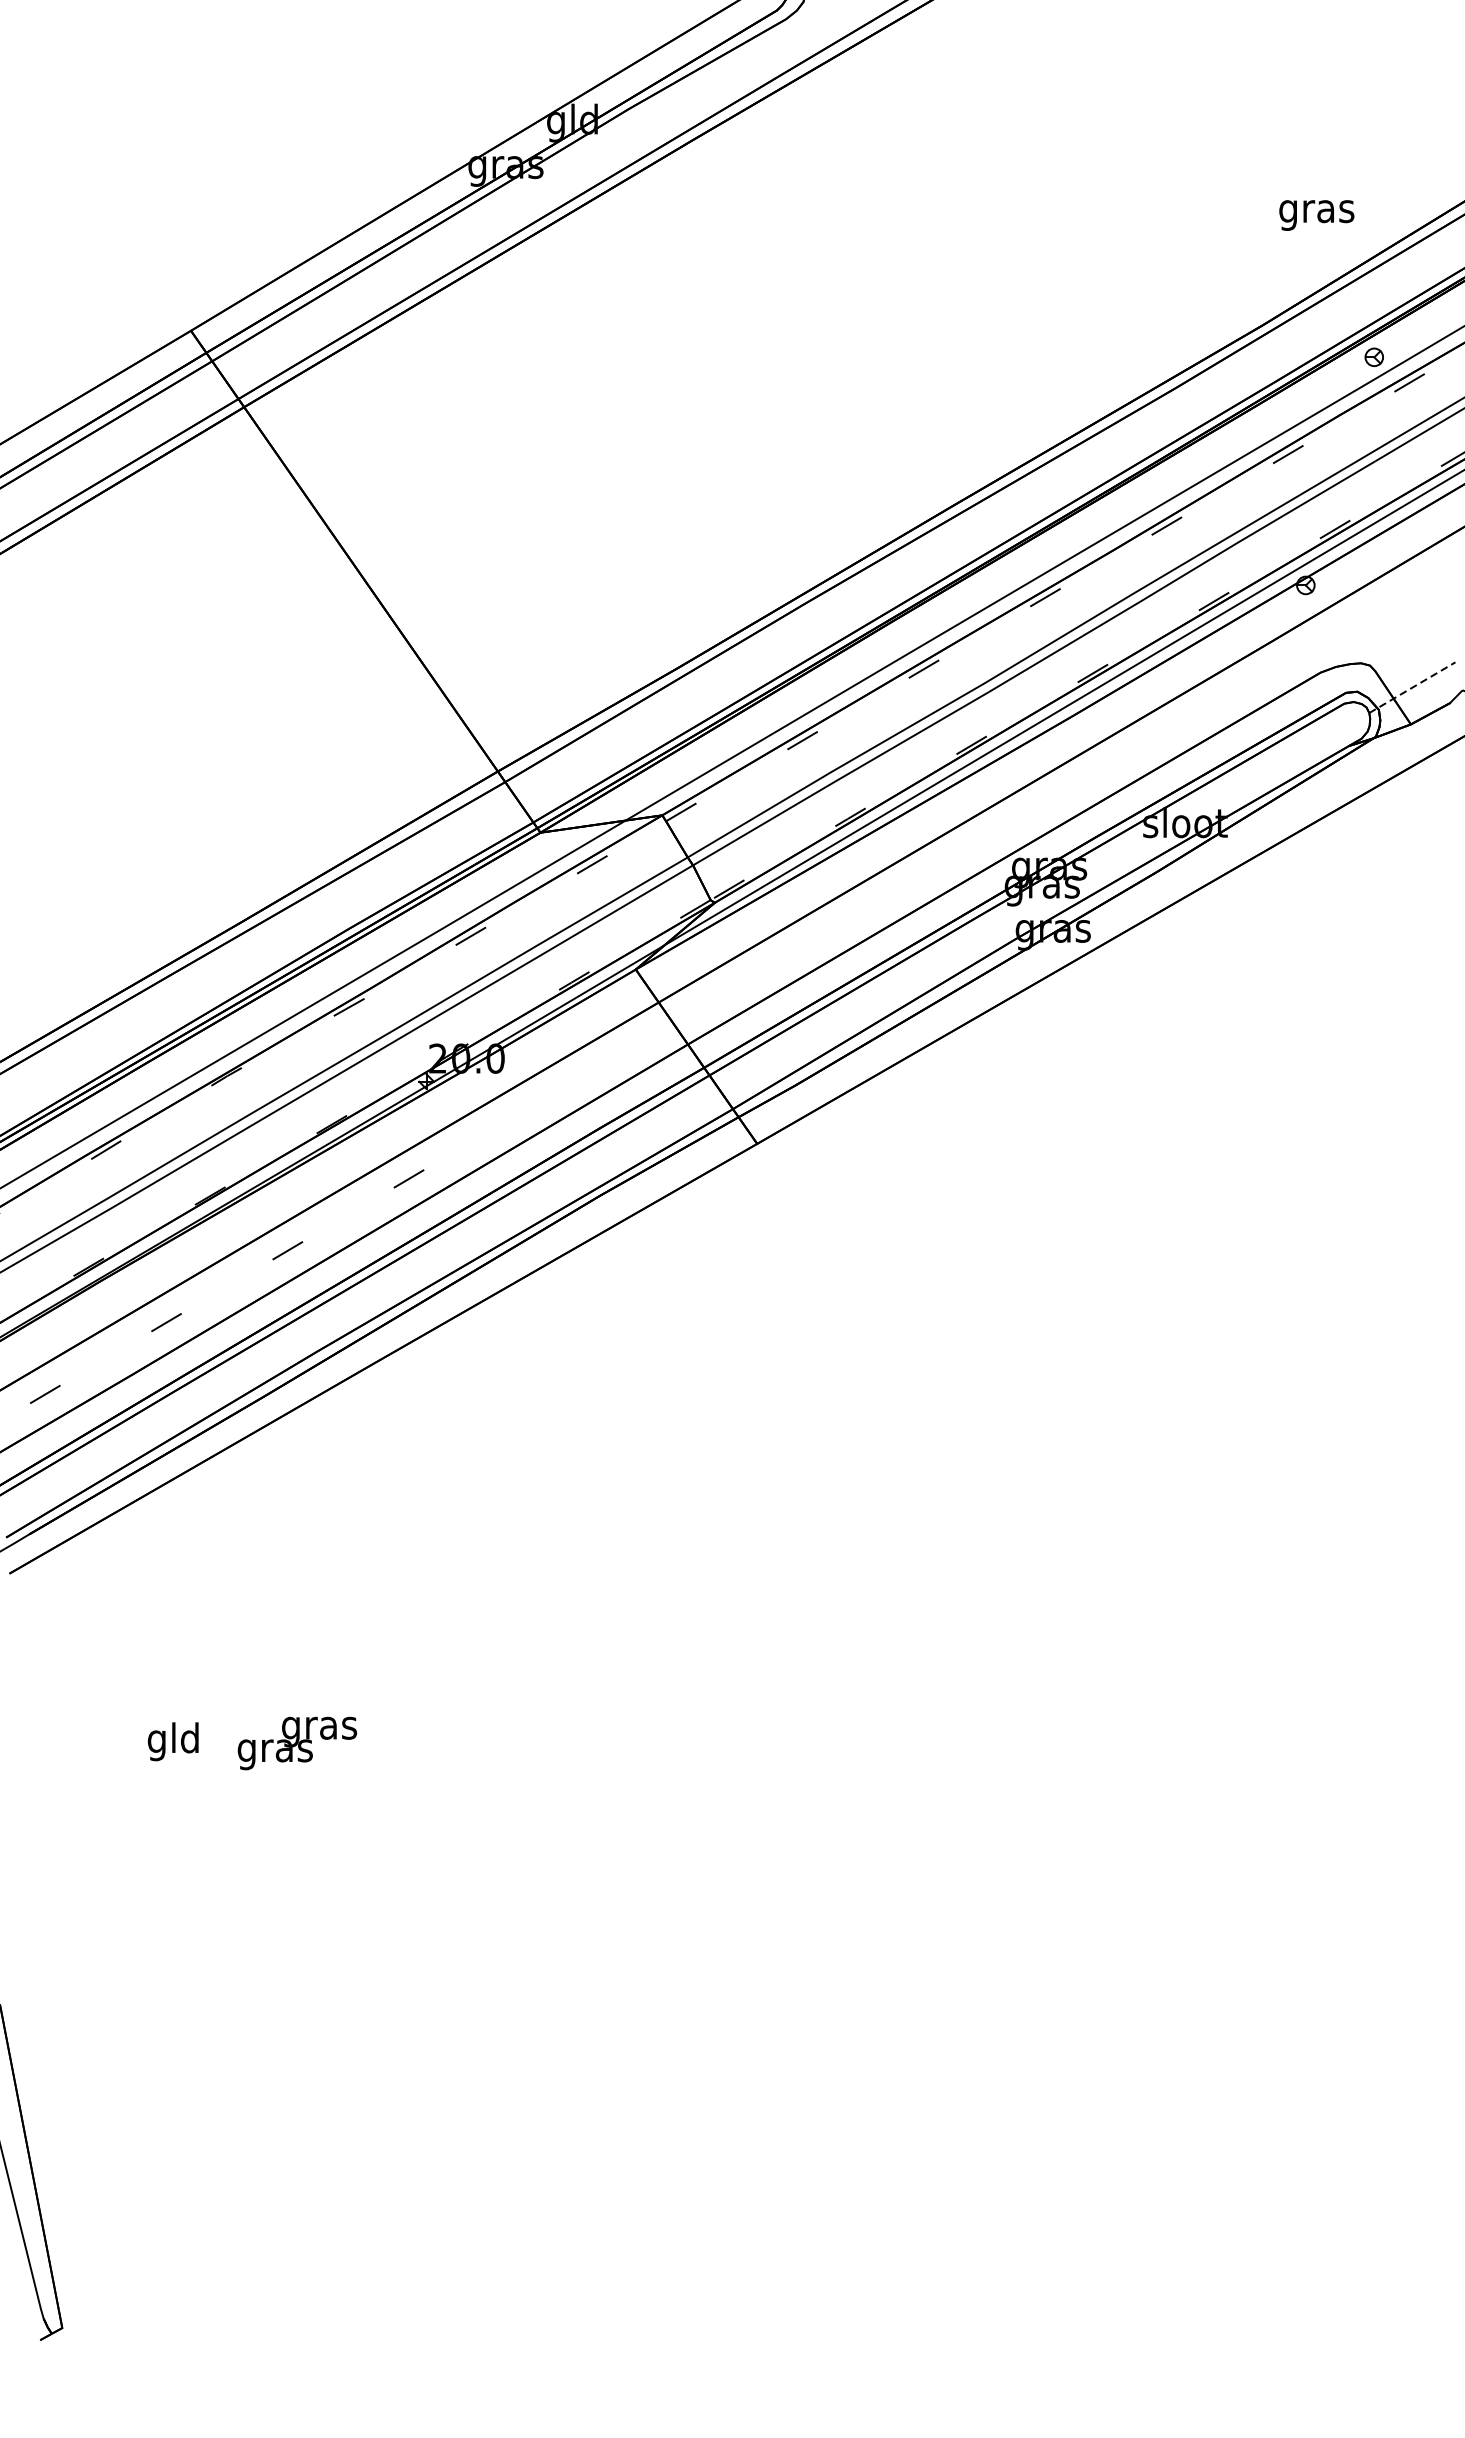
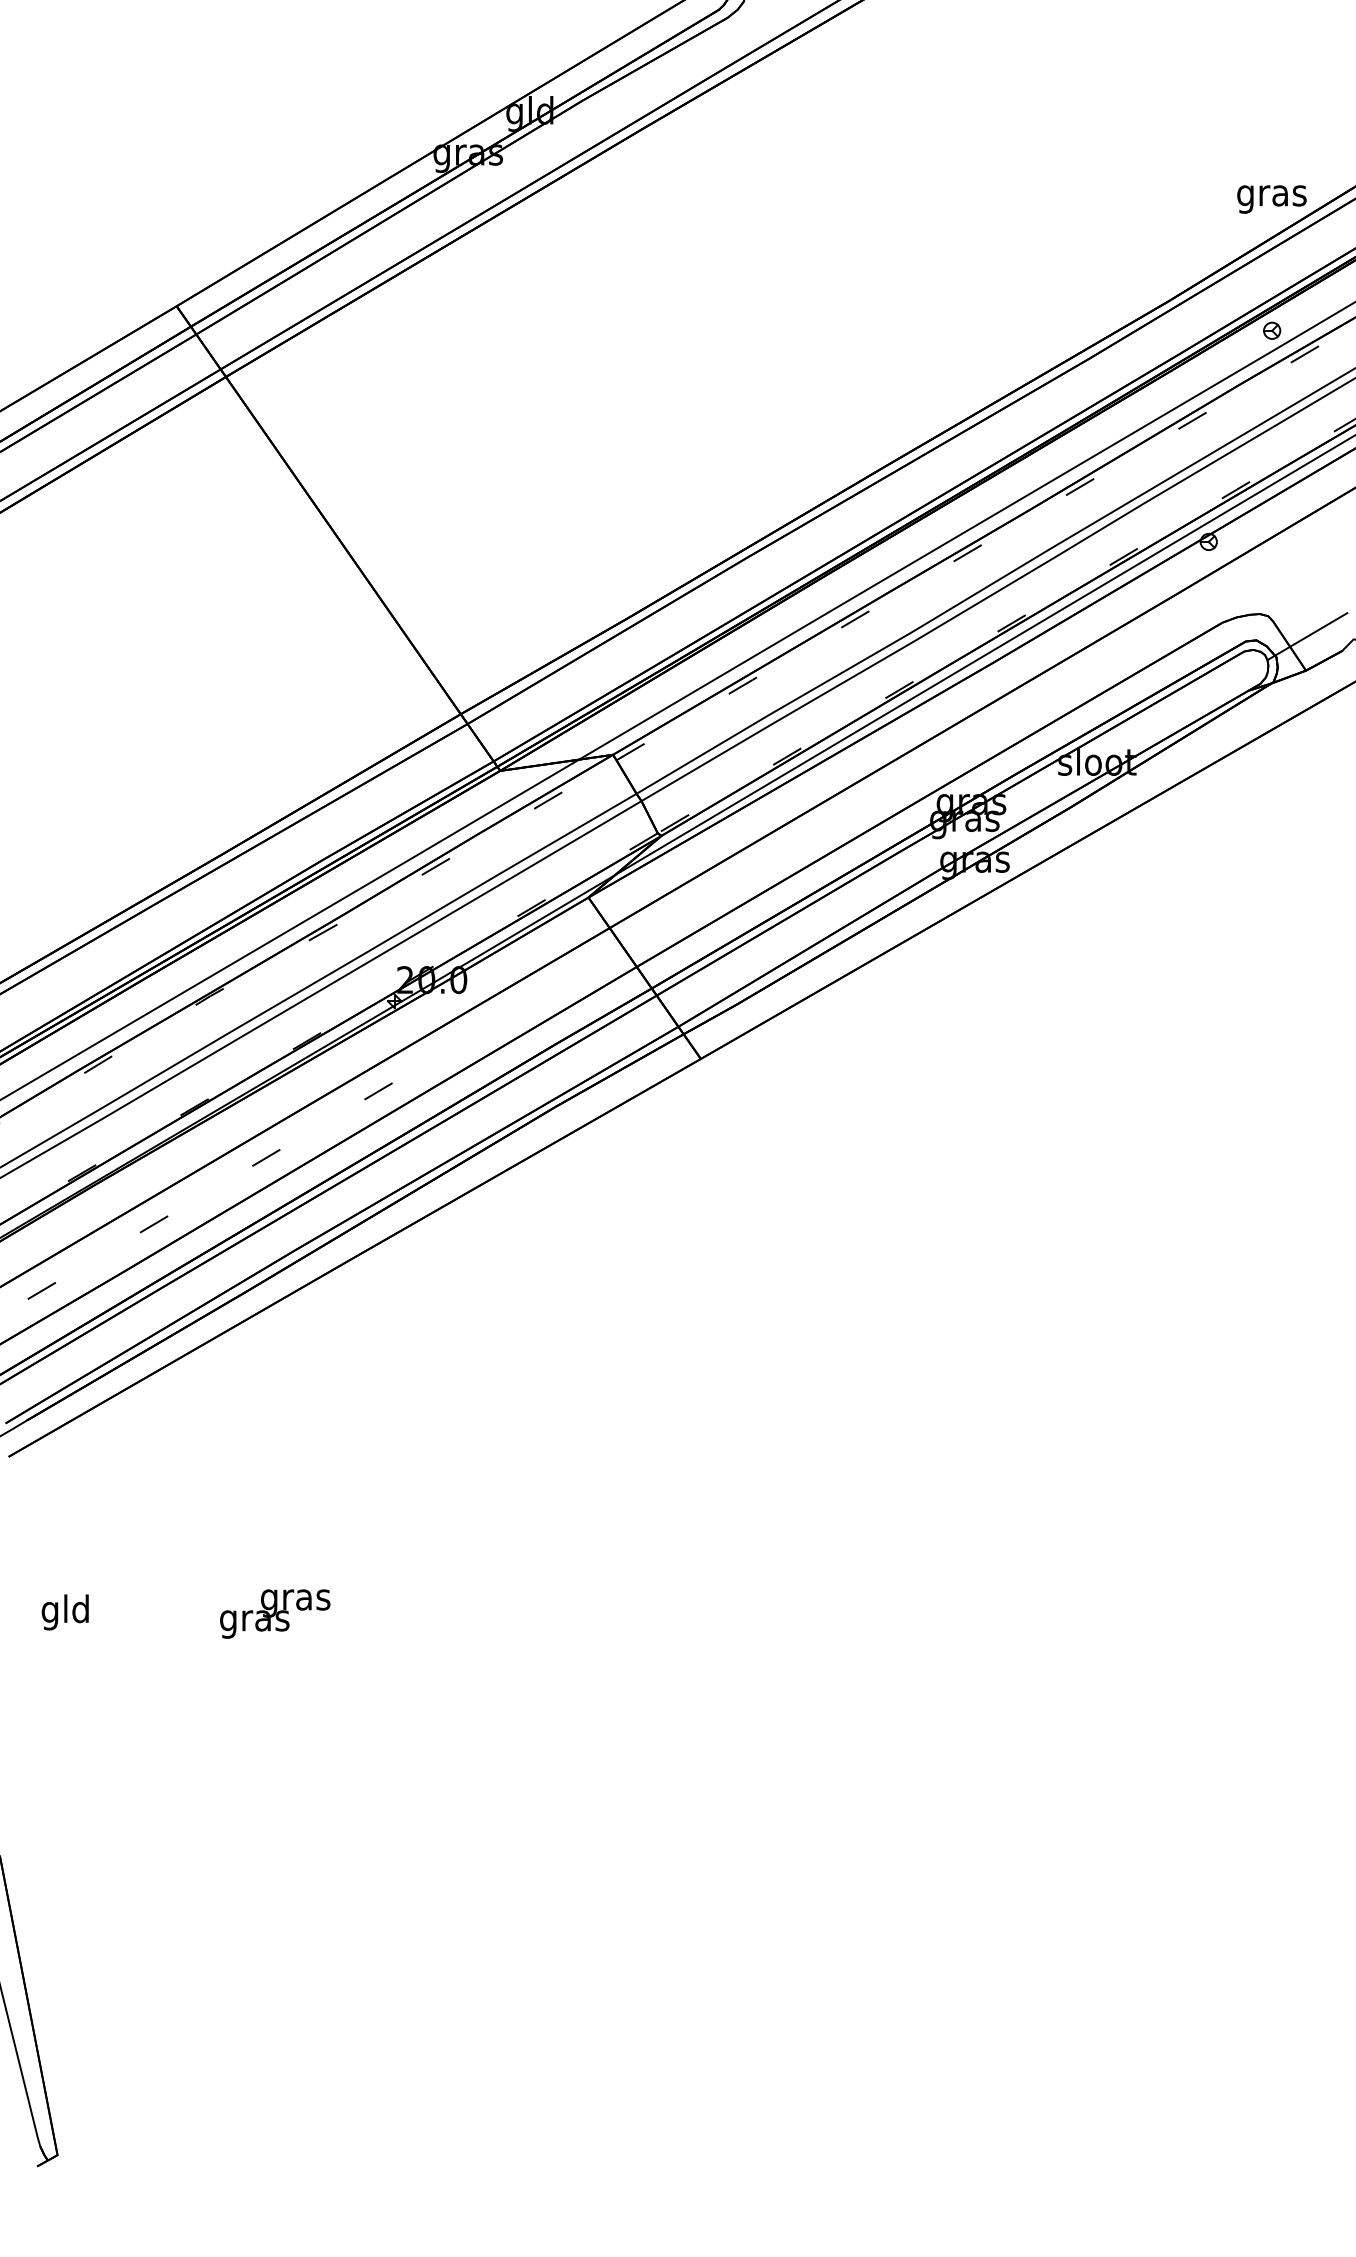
text: (1316, 215) -> (1271, 199), moved
line: (1412, 687) -> (1307, 636), dashed -> solid
text: (172, 1741) -> (64, 1612), moved

